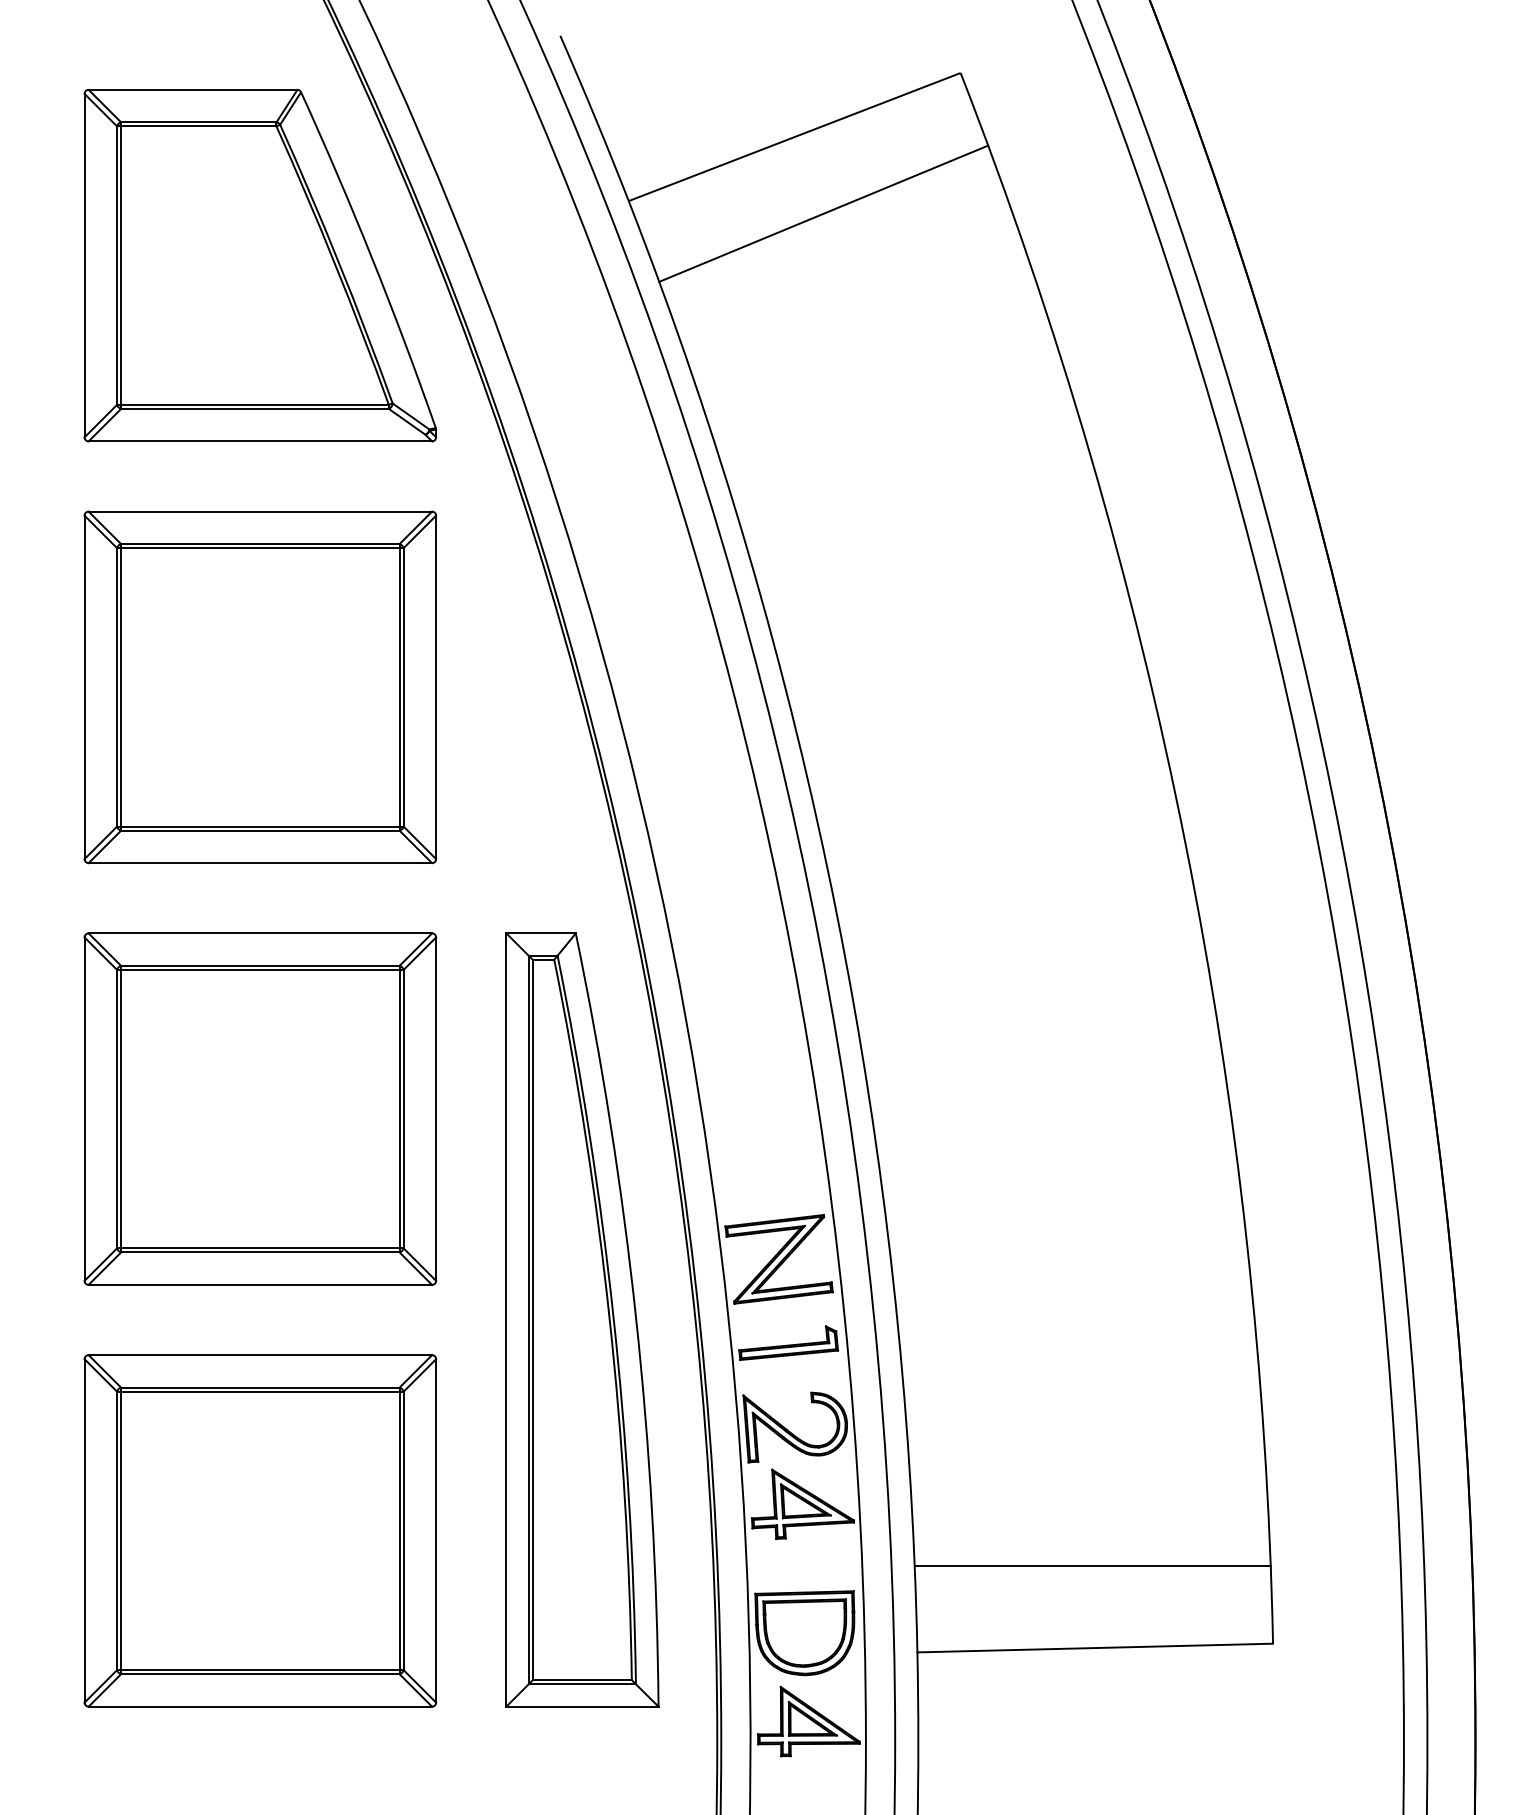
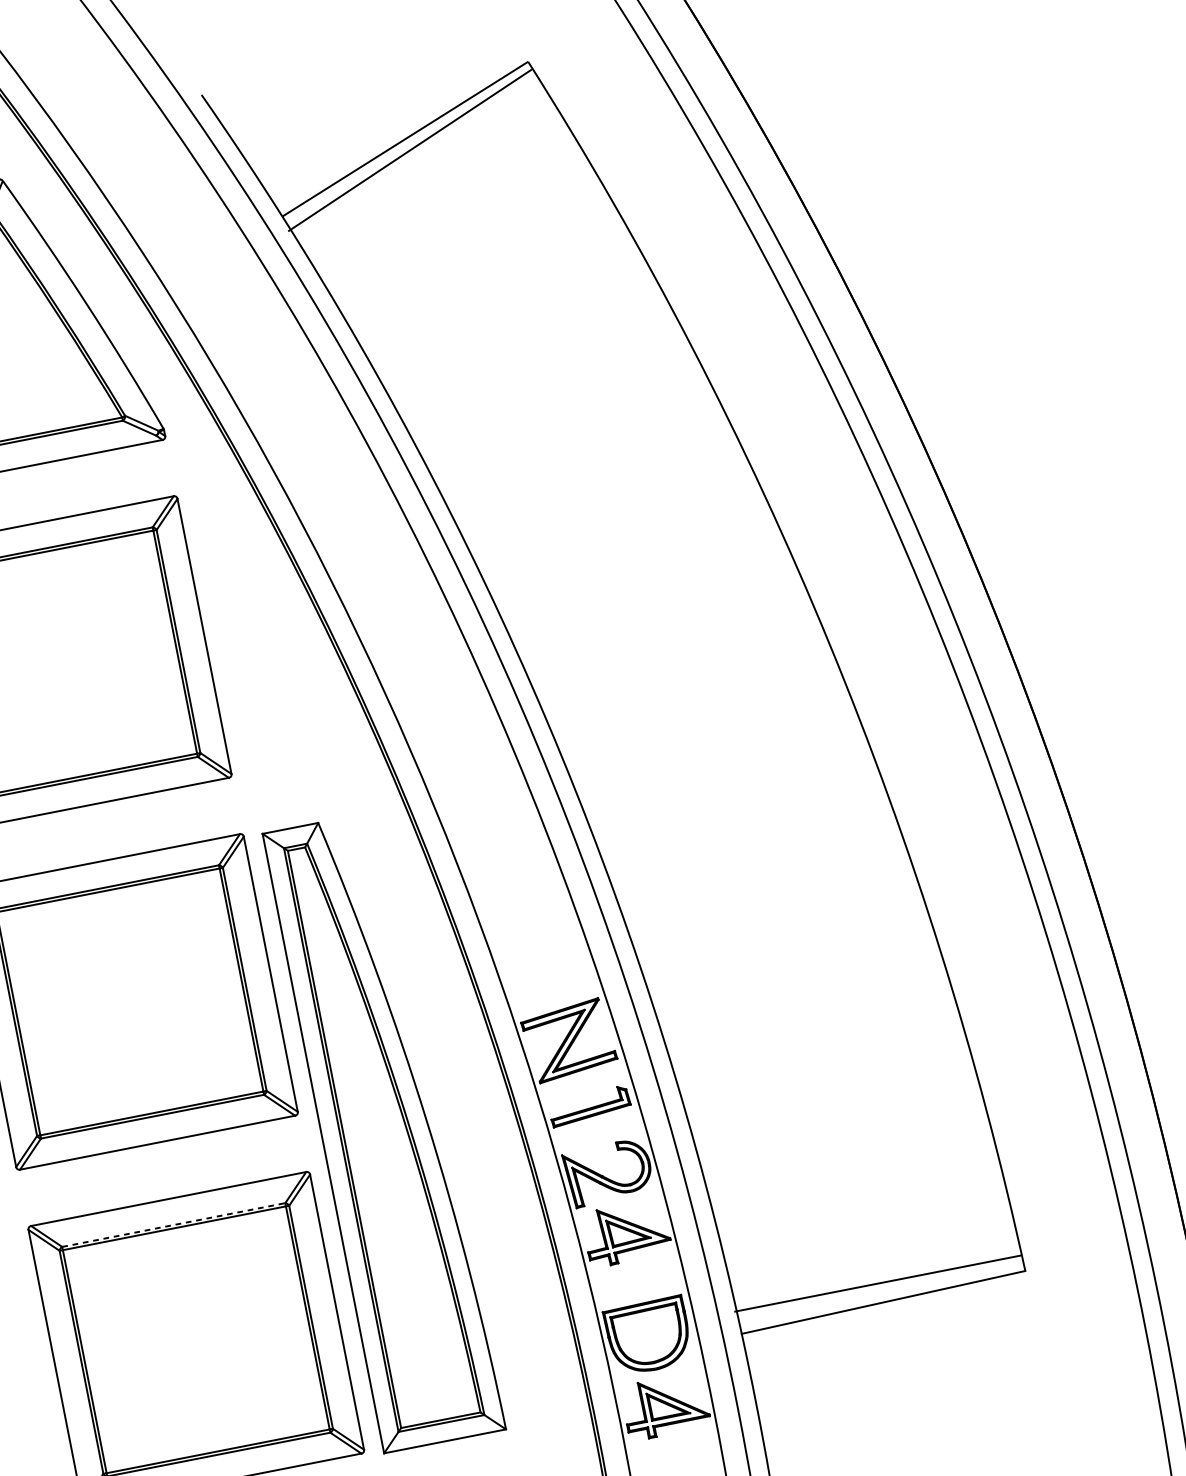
line: (823, 213) -> (409, 150), moved
part: (582, 1319) -> (384, 1131), moved
line: (260, 1387) -> (173, 1224), solid -> dashed
line: (1092, 1566) -> (877, 1284), moved

